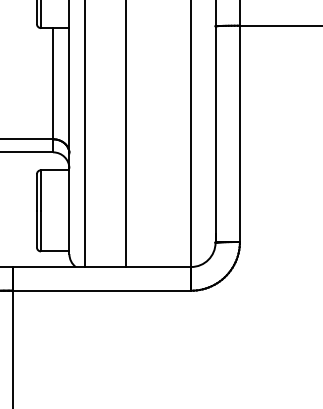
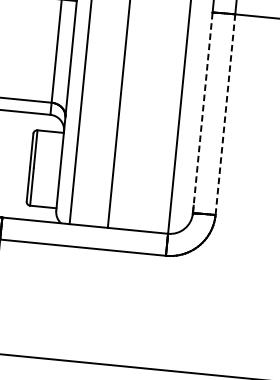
line: (215, 134) -> (202, 113), solid -> dashed
line: (239, 134) -> (224, 115), solid -> dashed

